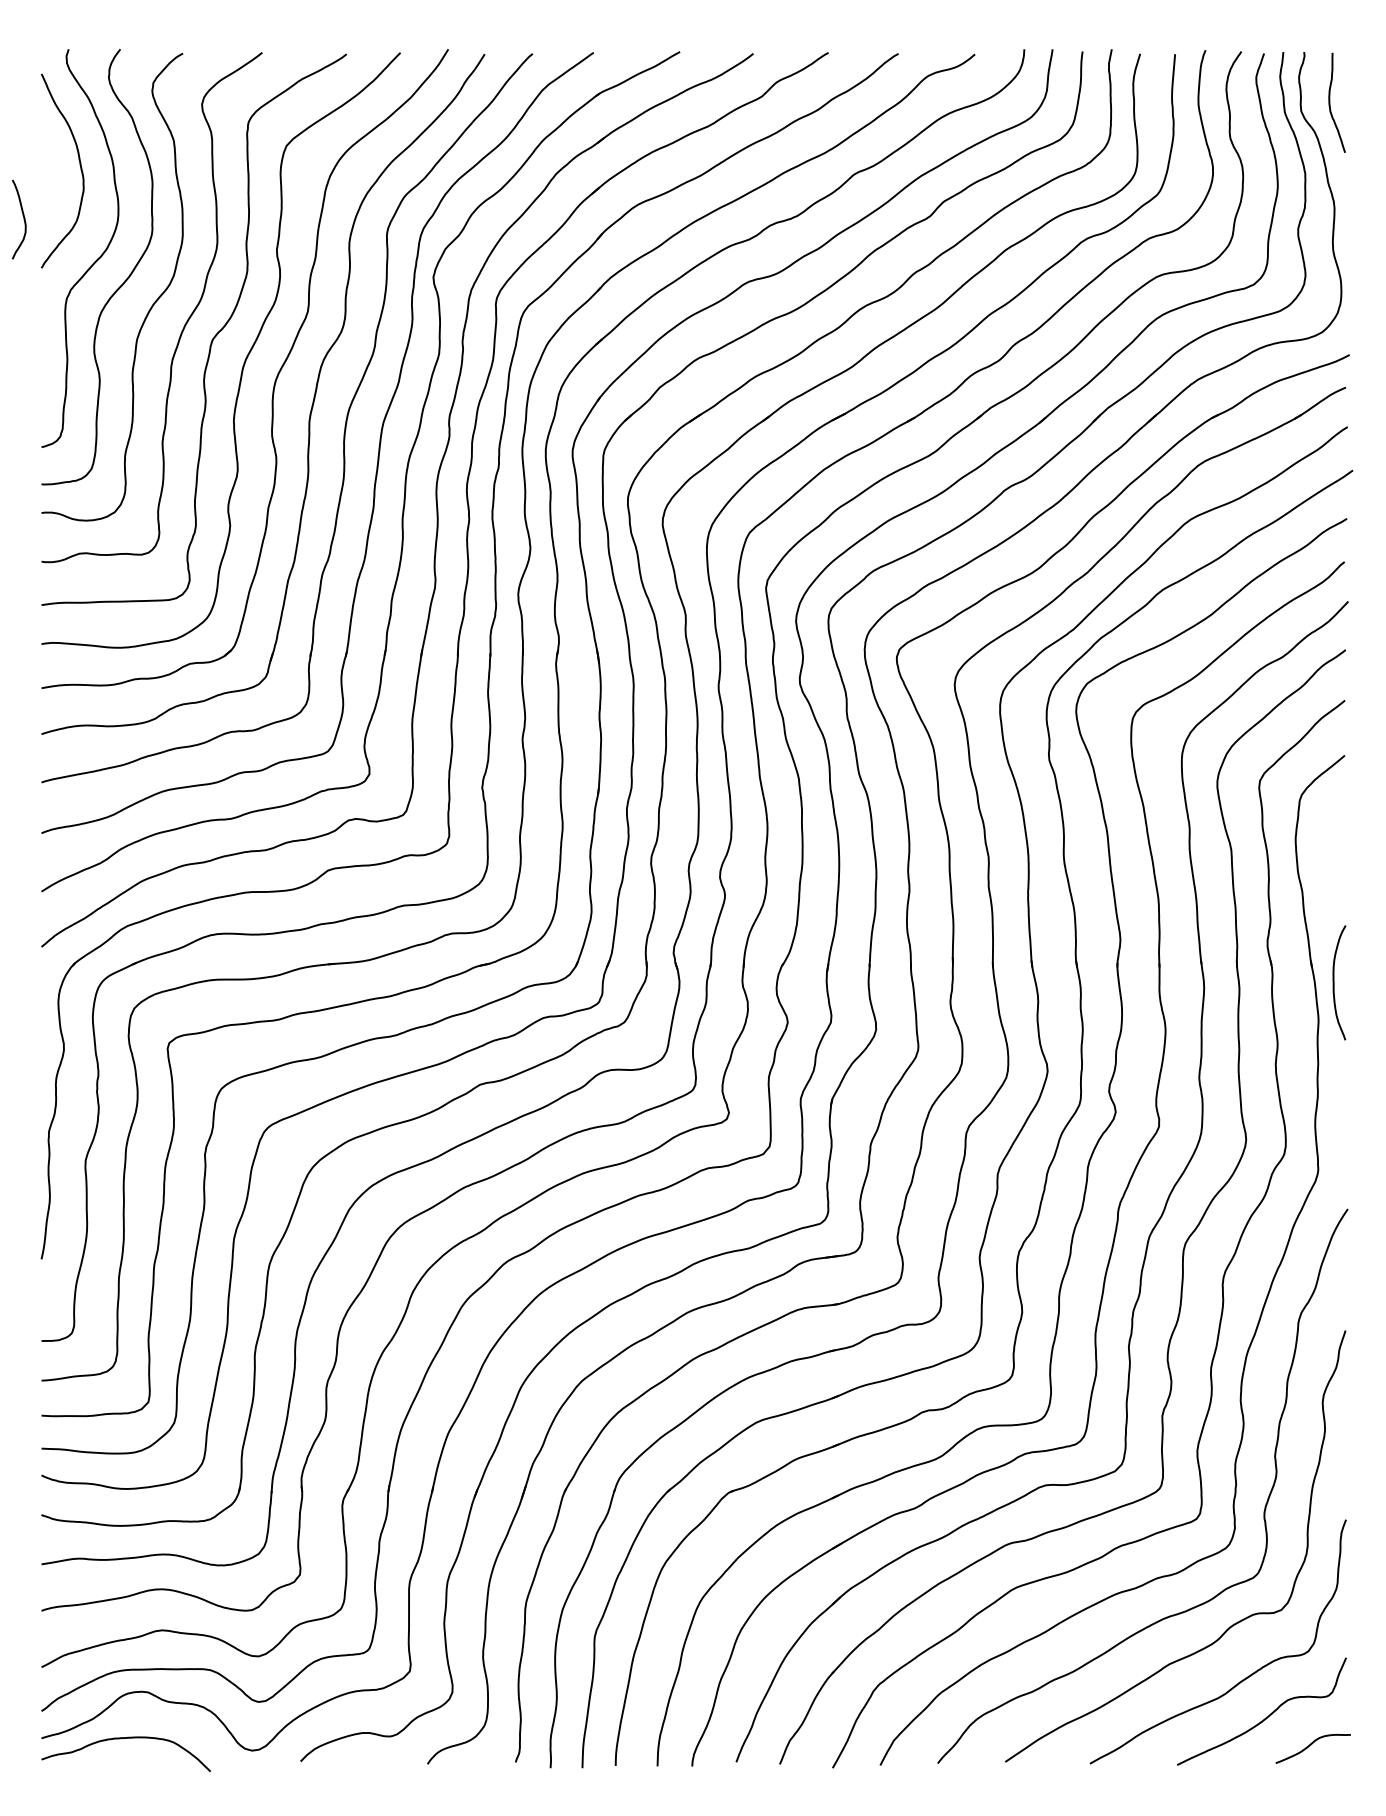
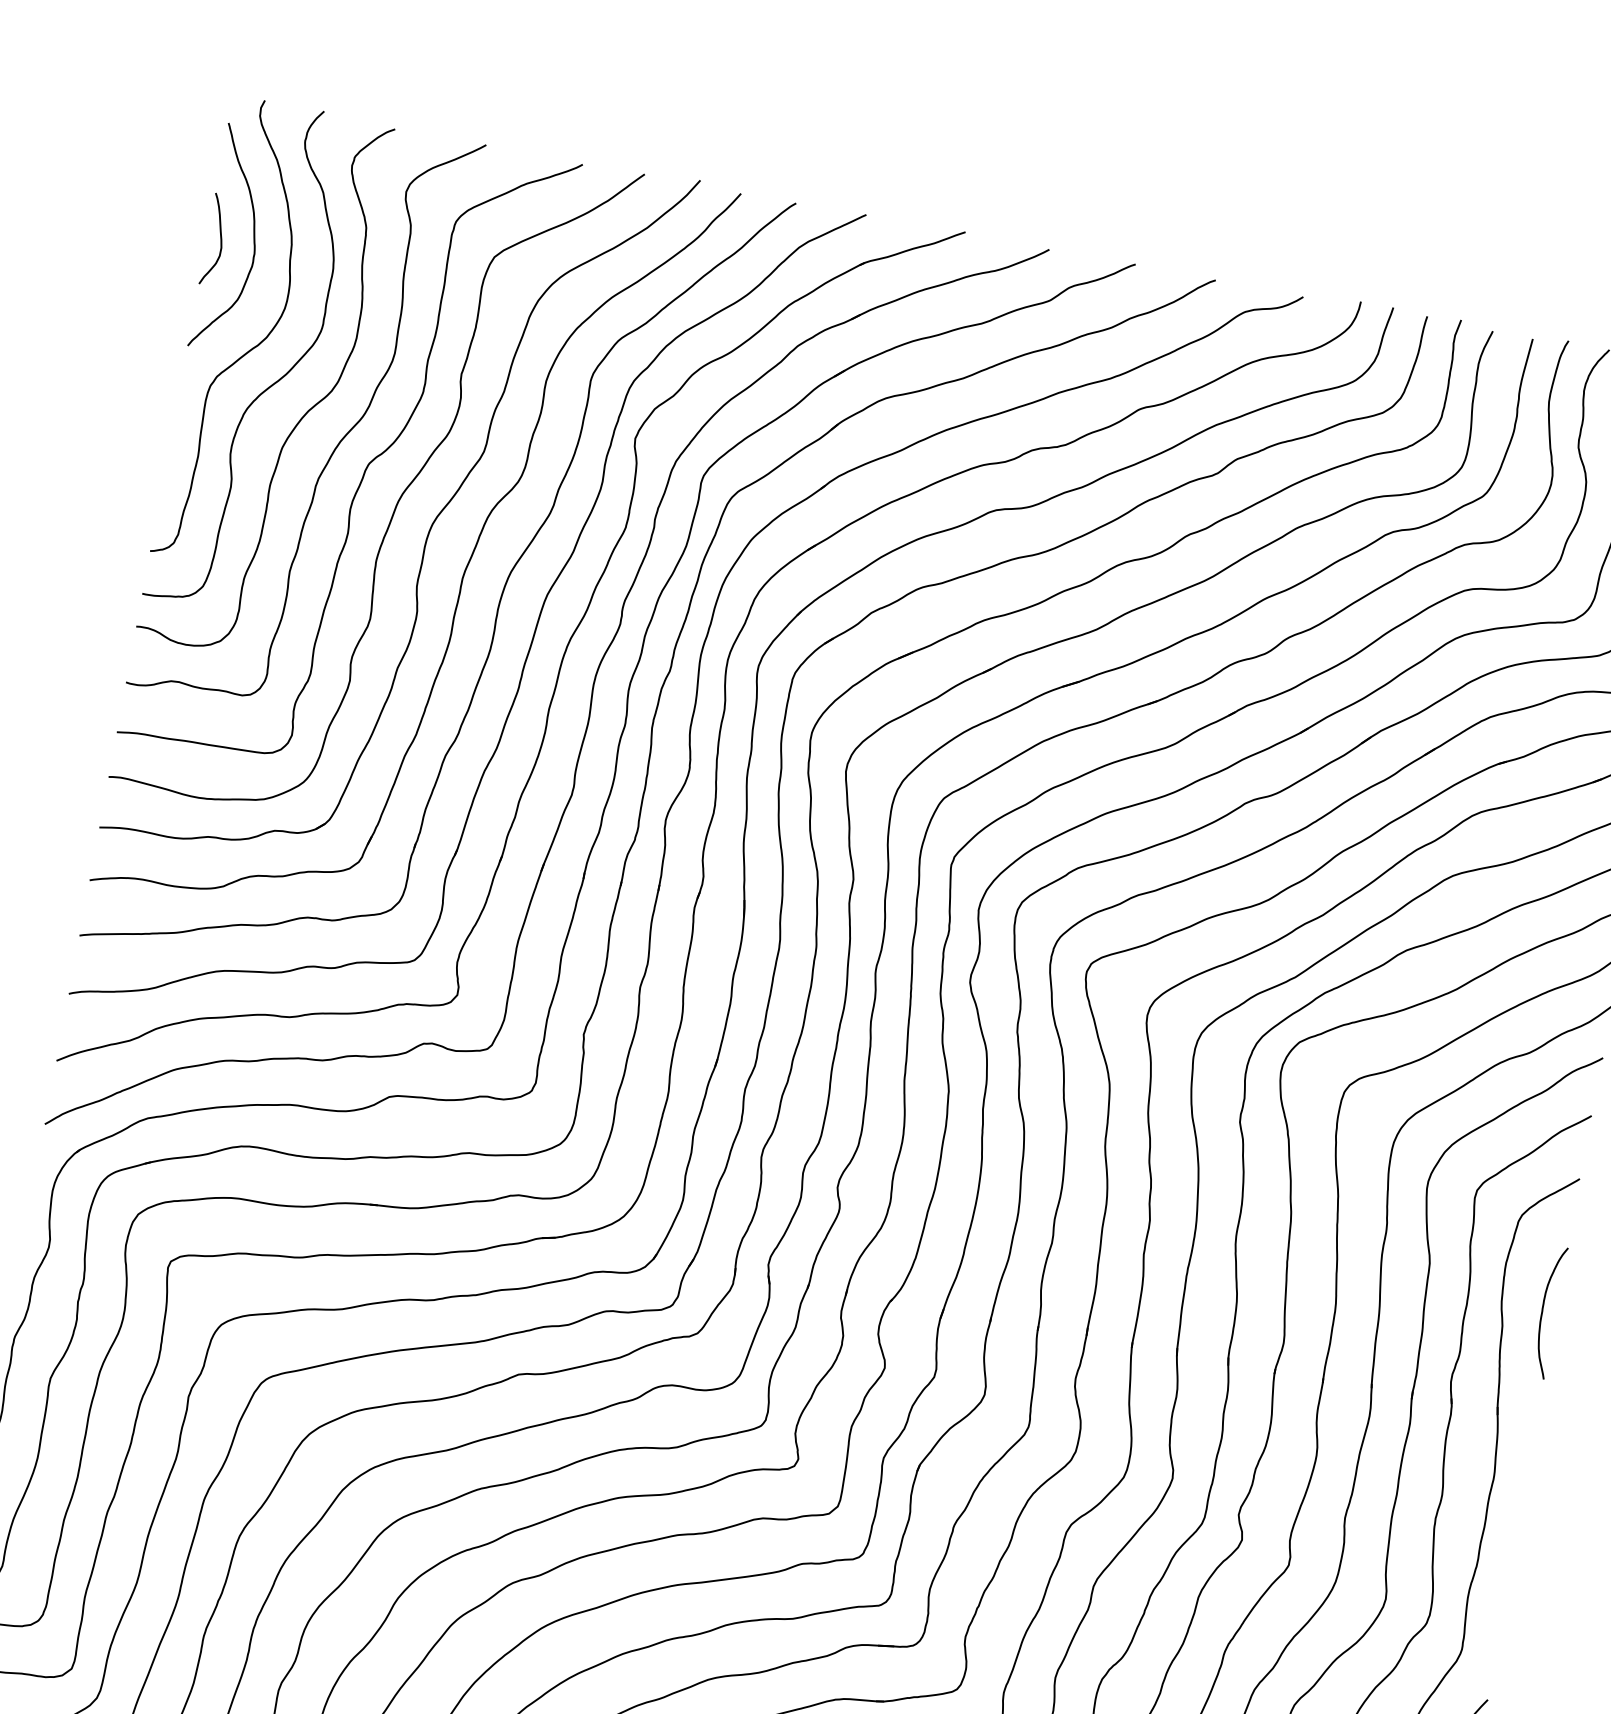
curve: (23, 219) -> (220, 240), moved
curve: (1334, 982) -> (1543, 1310), moved

